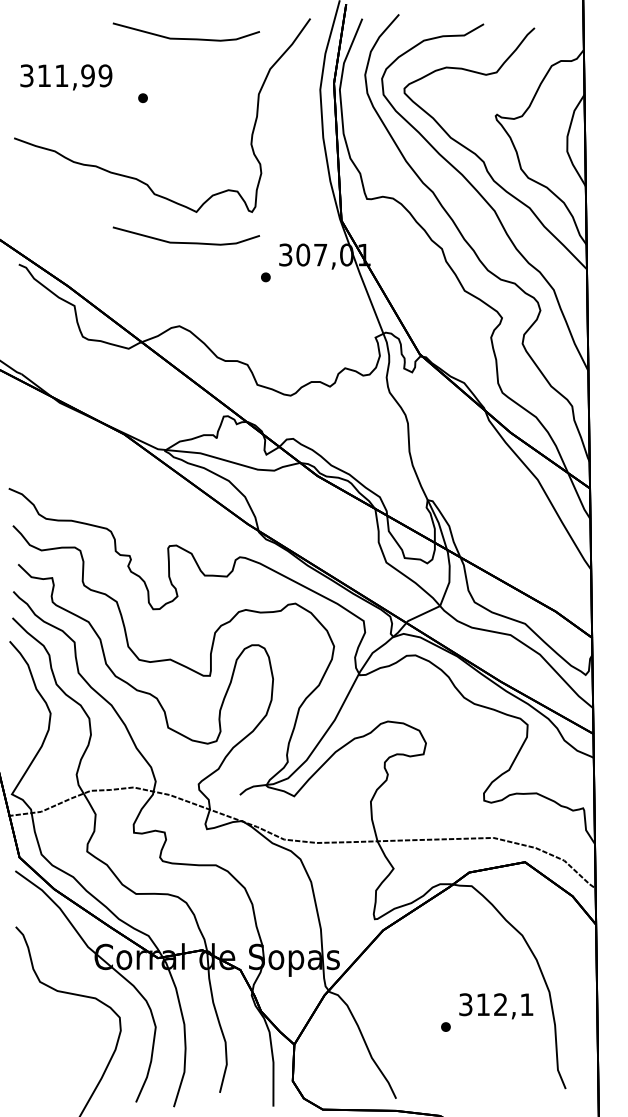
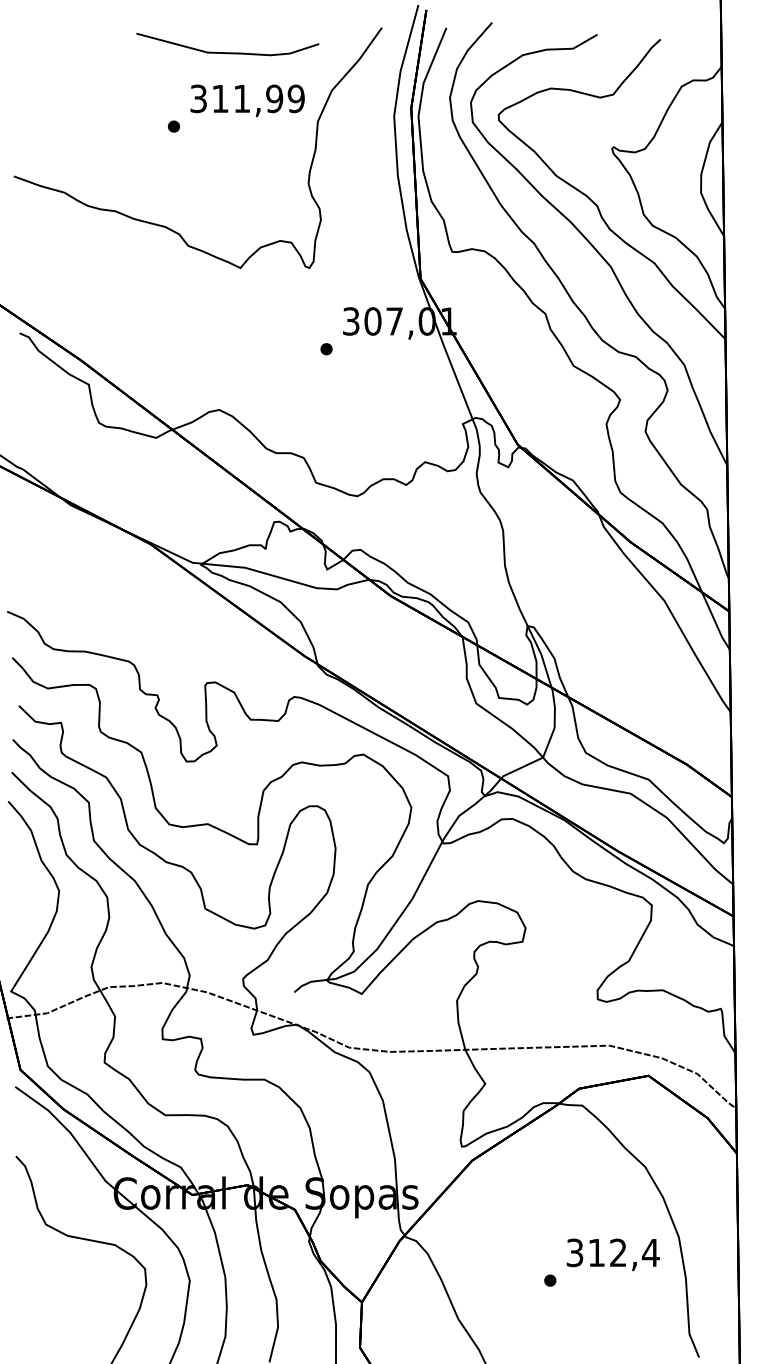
text: (66, 77) -> (247, 100), moved
curve: (185, 242) -> (226, 305), removed
text: (526, 1004) -> (650, 1252), 312,1 -> 312,4

